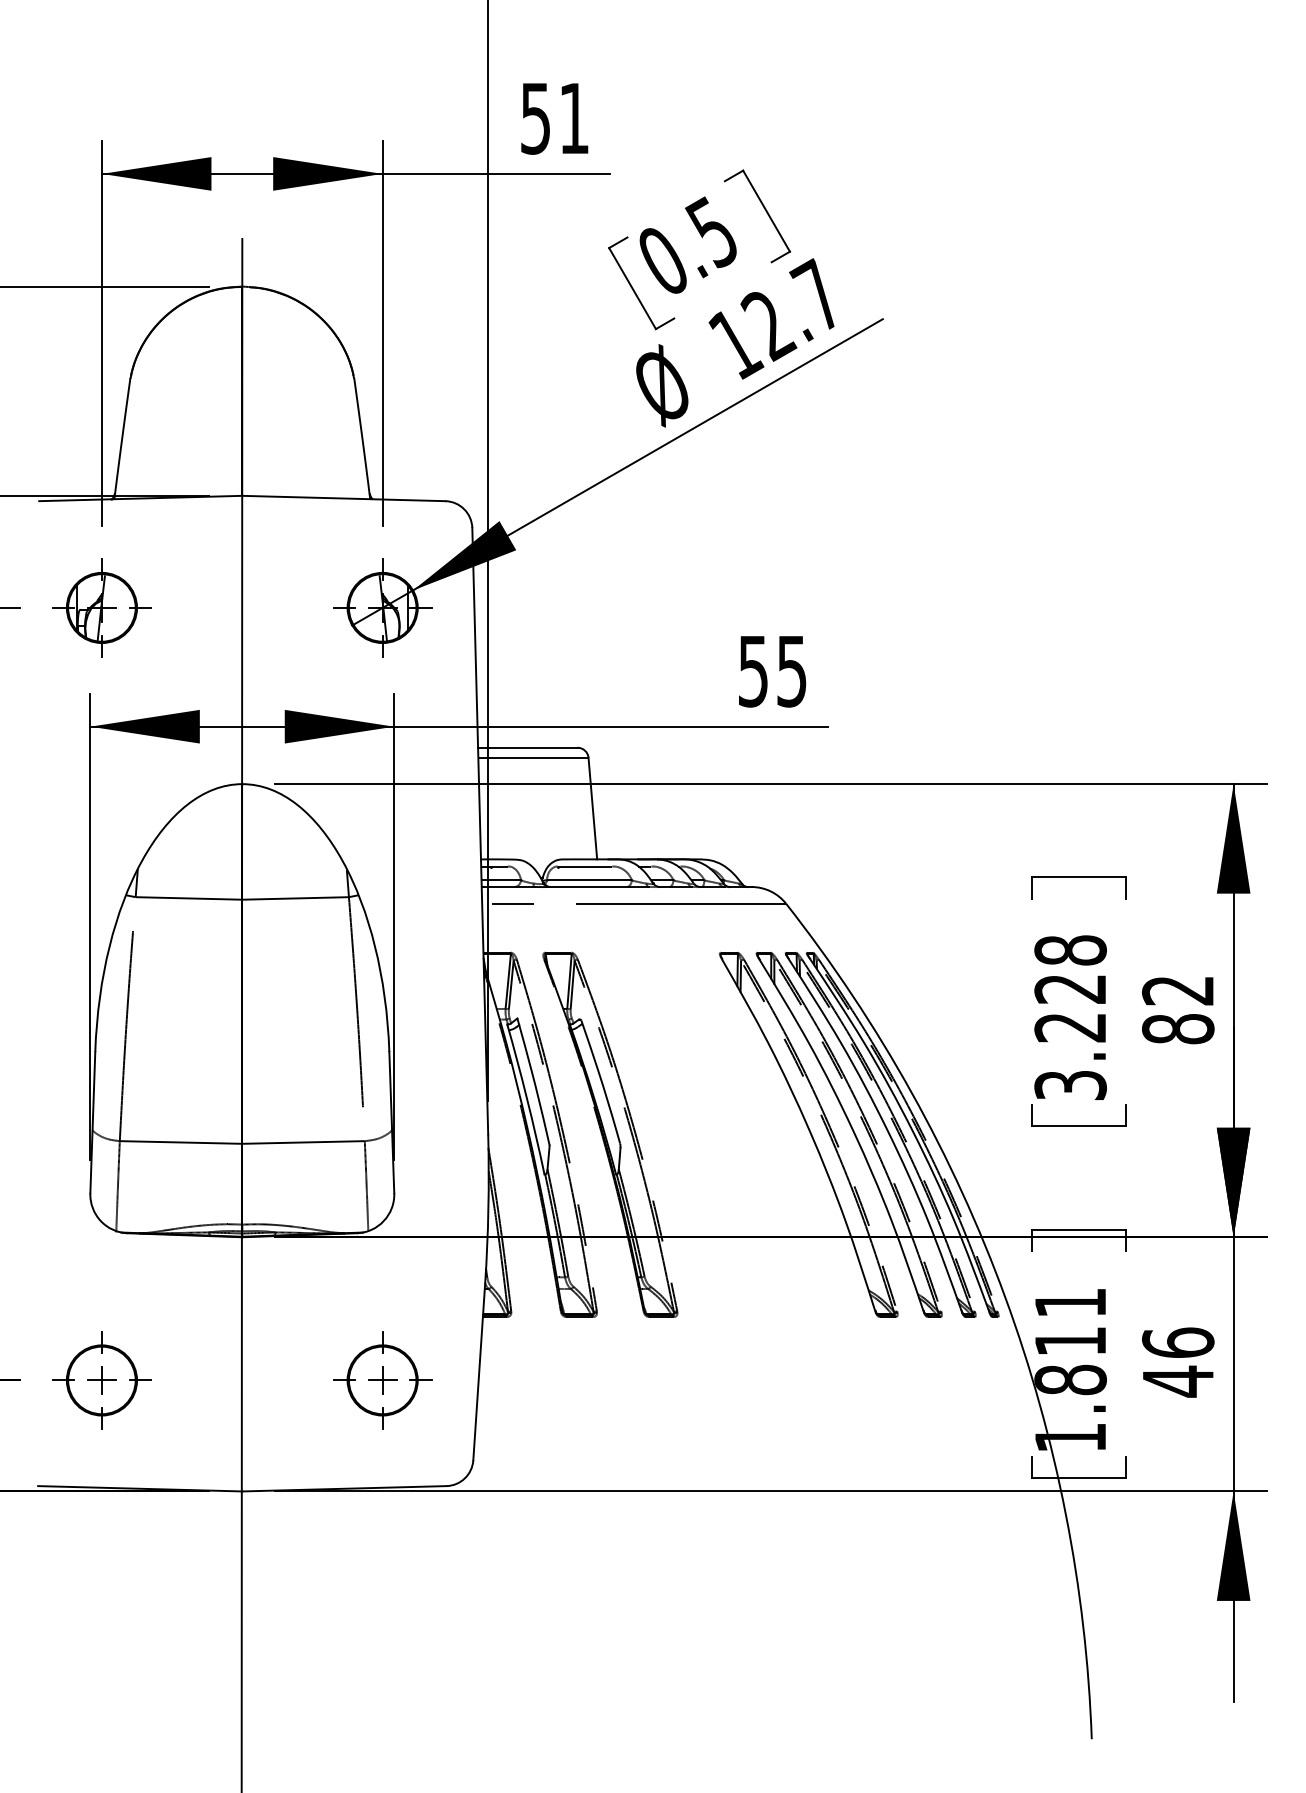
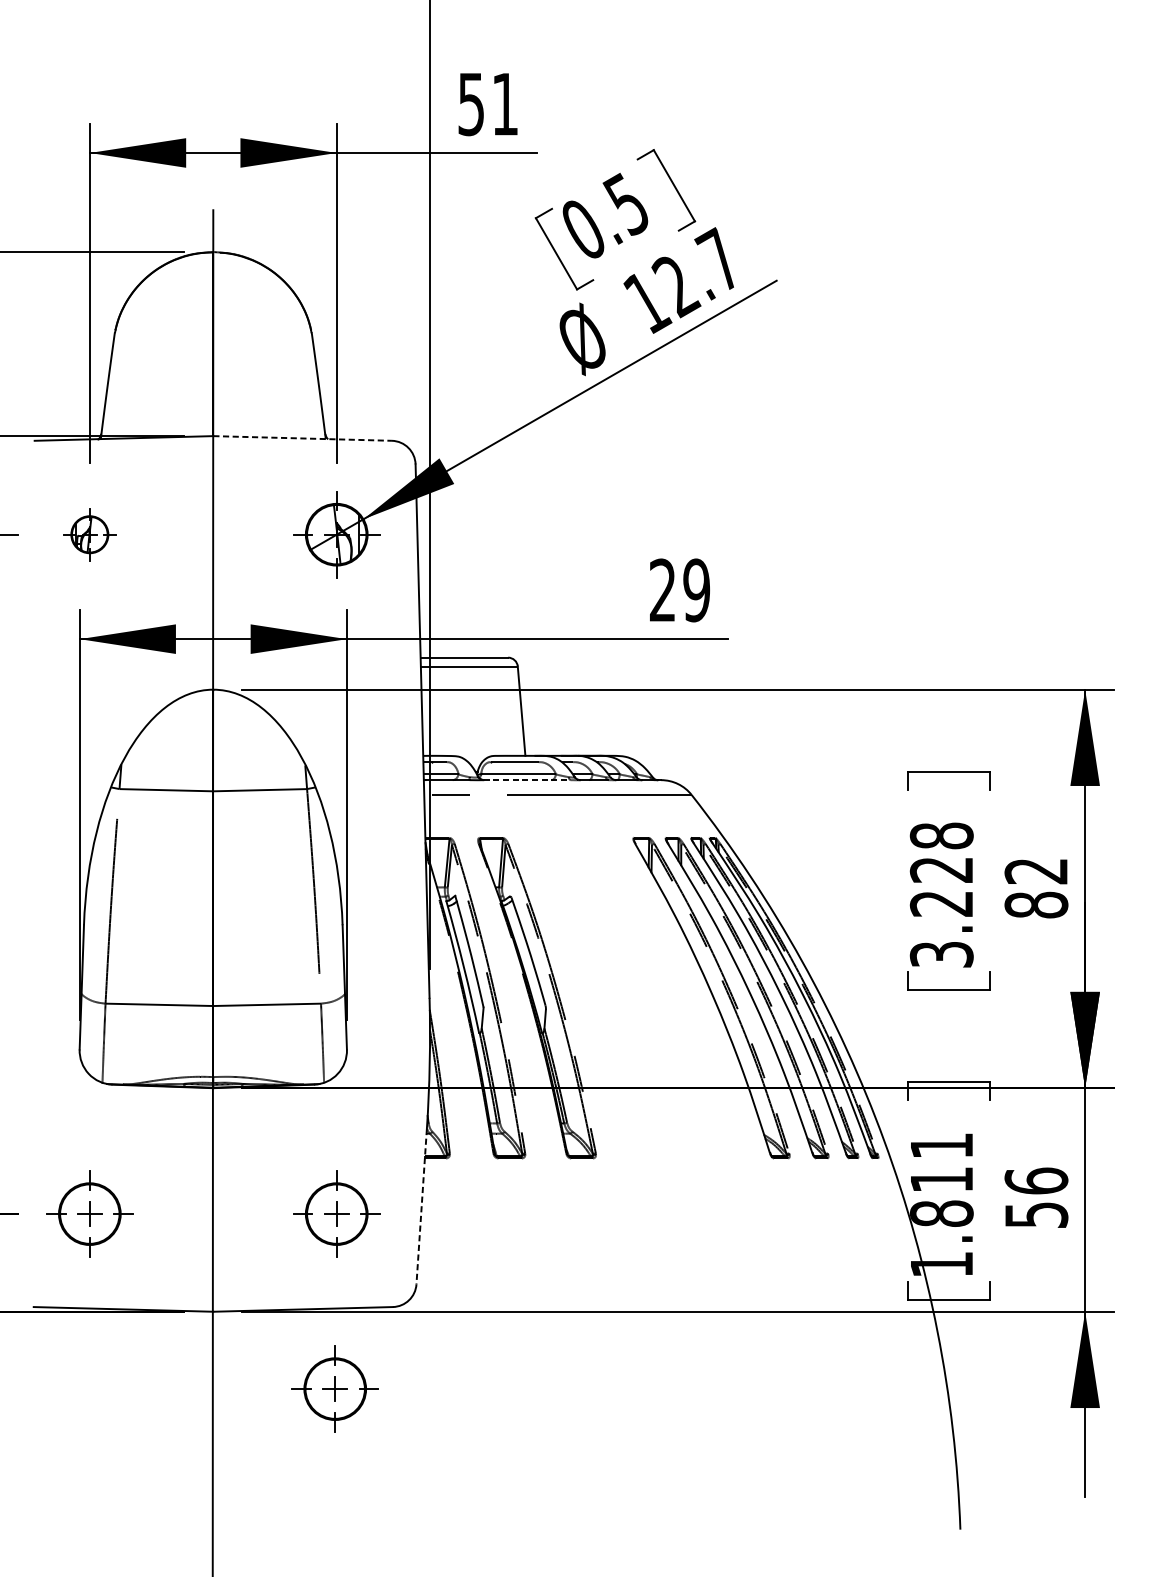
line: (343, 498) -> (302, 438), solid -> dashed
part: (101, 607) -> (89, 534), size x0.6
text: (772, 671) -> (679, 590), 55 -> 29
line: (599, 887) -> (527, 780), solid -> dashed
line: (479, 1371) -> (421, 1206), solid -> dashed
text: (1178, 1381) -> (1036, 1215), 46 -> 56
part: (380, 1579) -> (334, 1389), added

